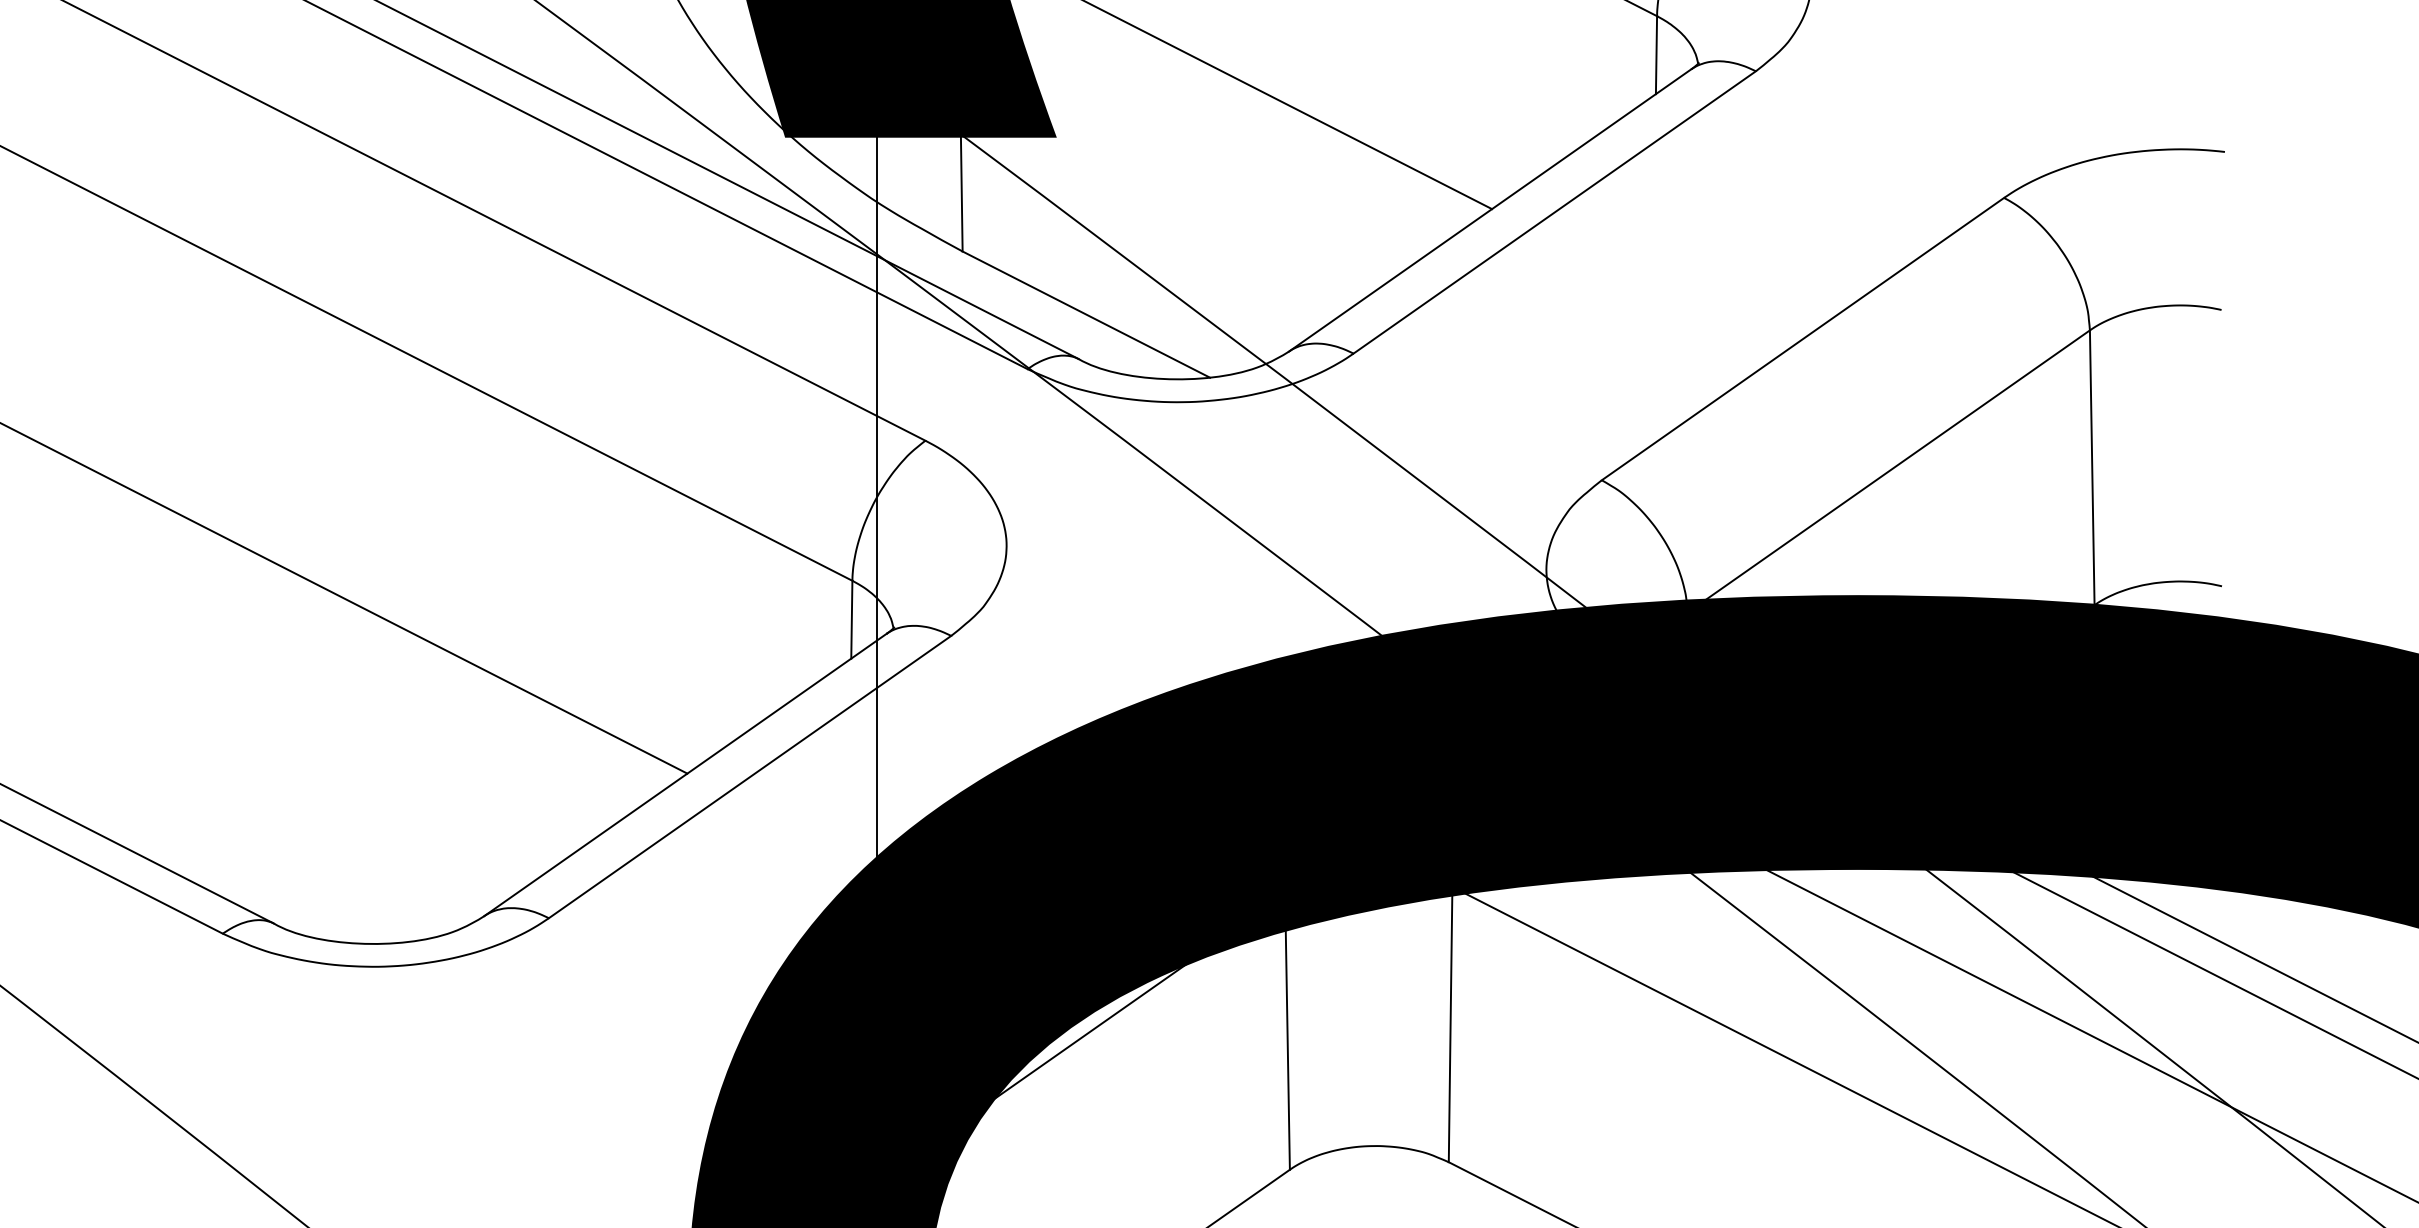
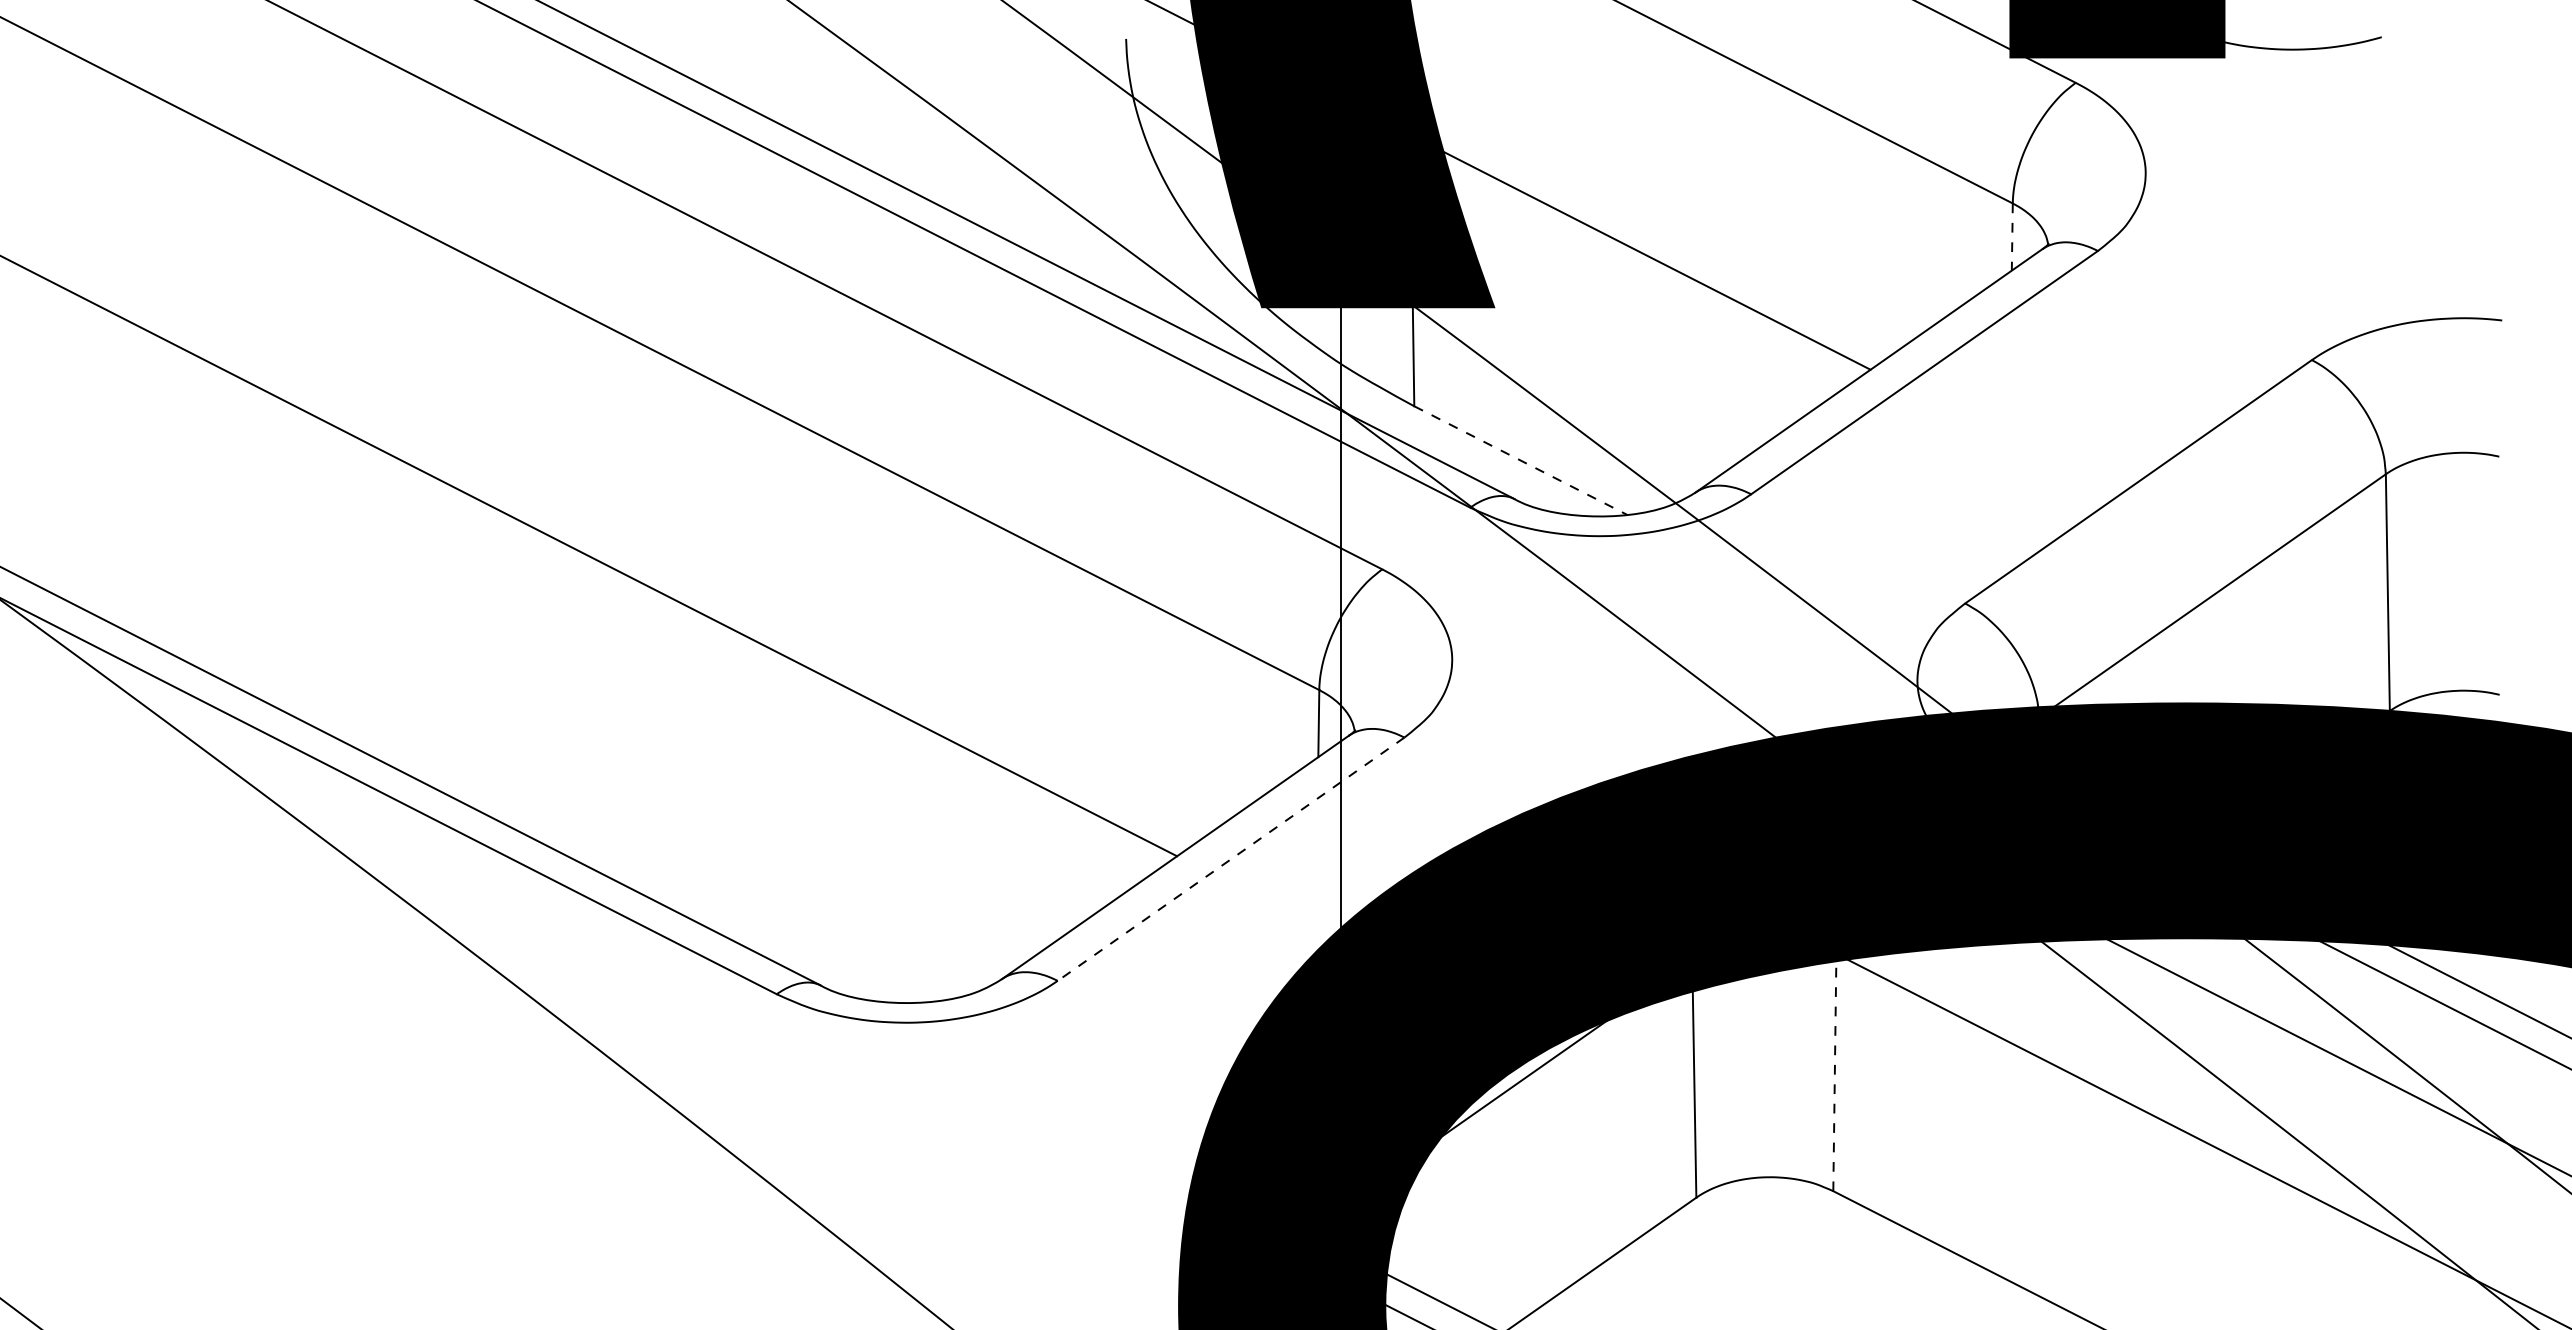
line: (1656, 55) -> (2012, 237), solid -> dashed
line: (1085, 314) -> (1520, 460), solid -> dashed
line: (750, 777) -> (1231, 859), solid -> dashed
line: (1450, 1024) -> (1834, 1072), solid -> dashed

